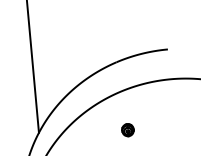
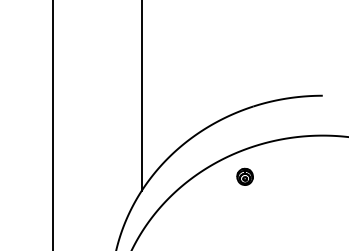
part: (127, 129) -> (244, 176), moved

